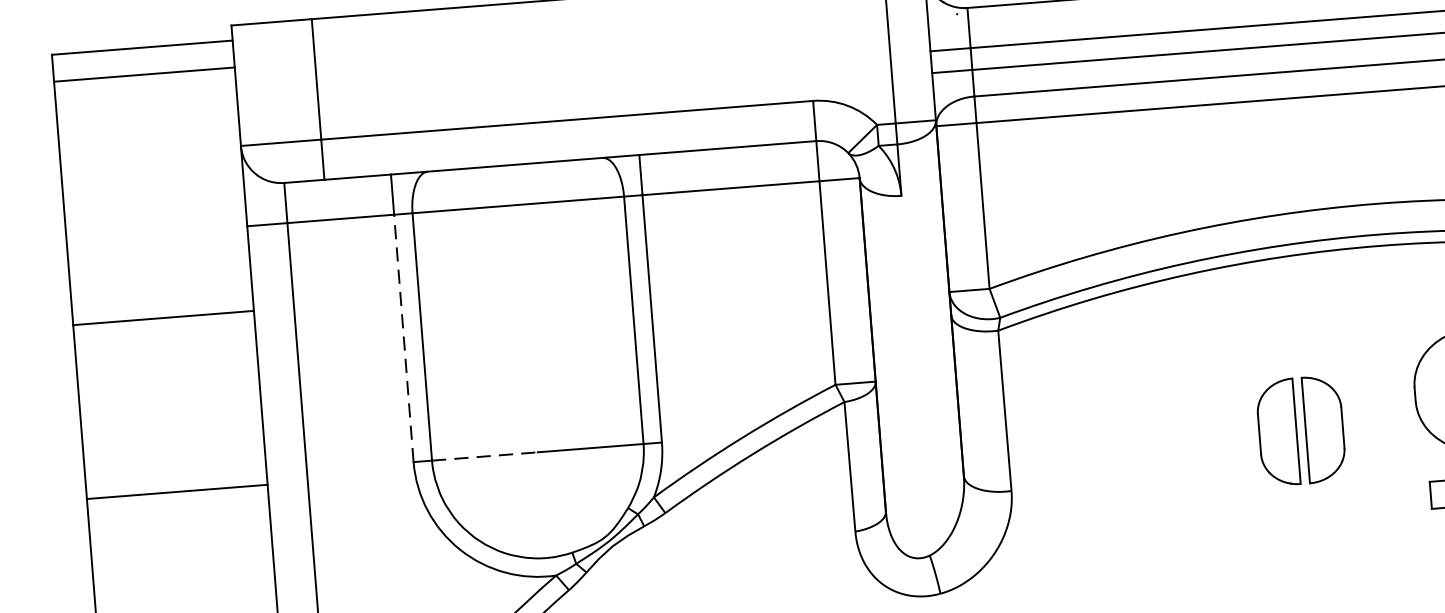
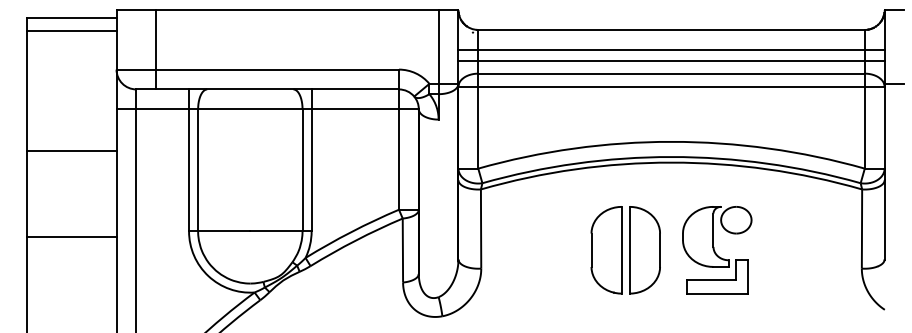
line: (404, 336) -> (189, 169), dashed -> solid
part: (1300, 431) -> (625, 250), size x1.67
line: (485, 456) -> (224, 231), dashed -> solid

